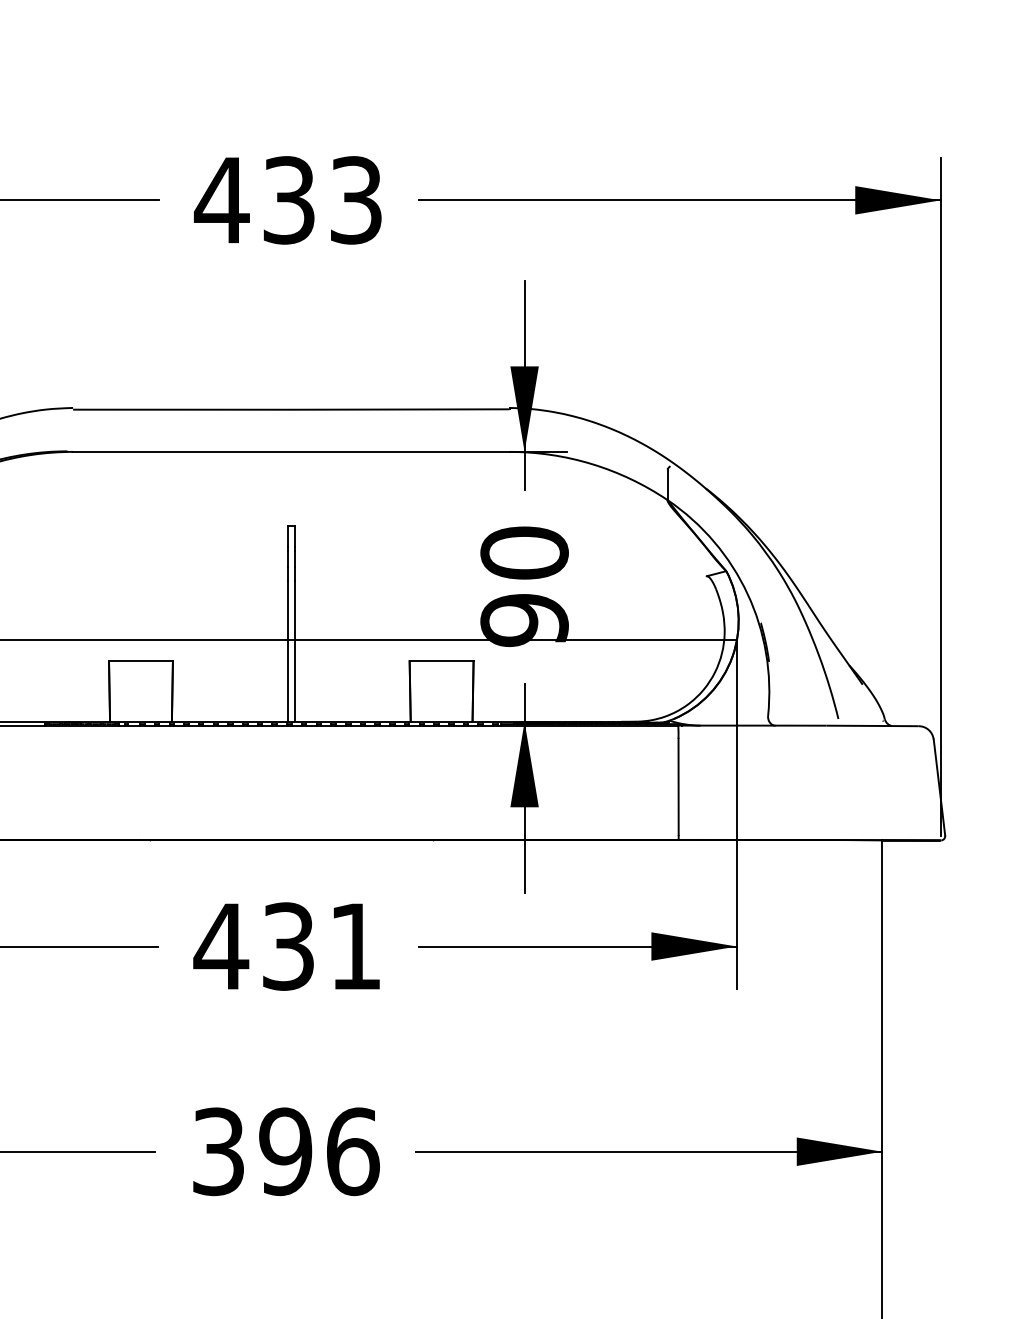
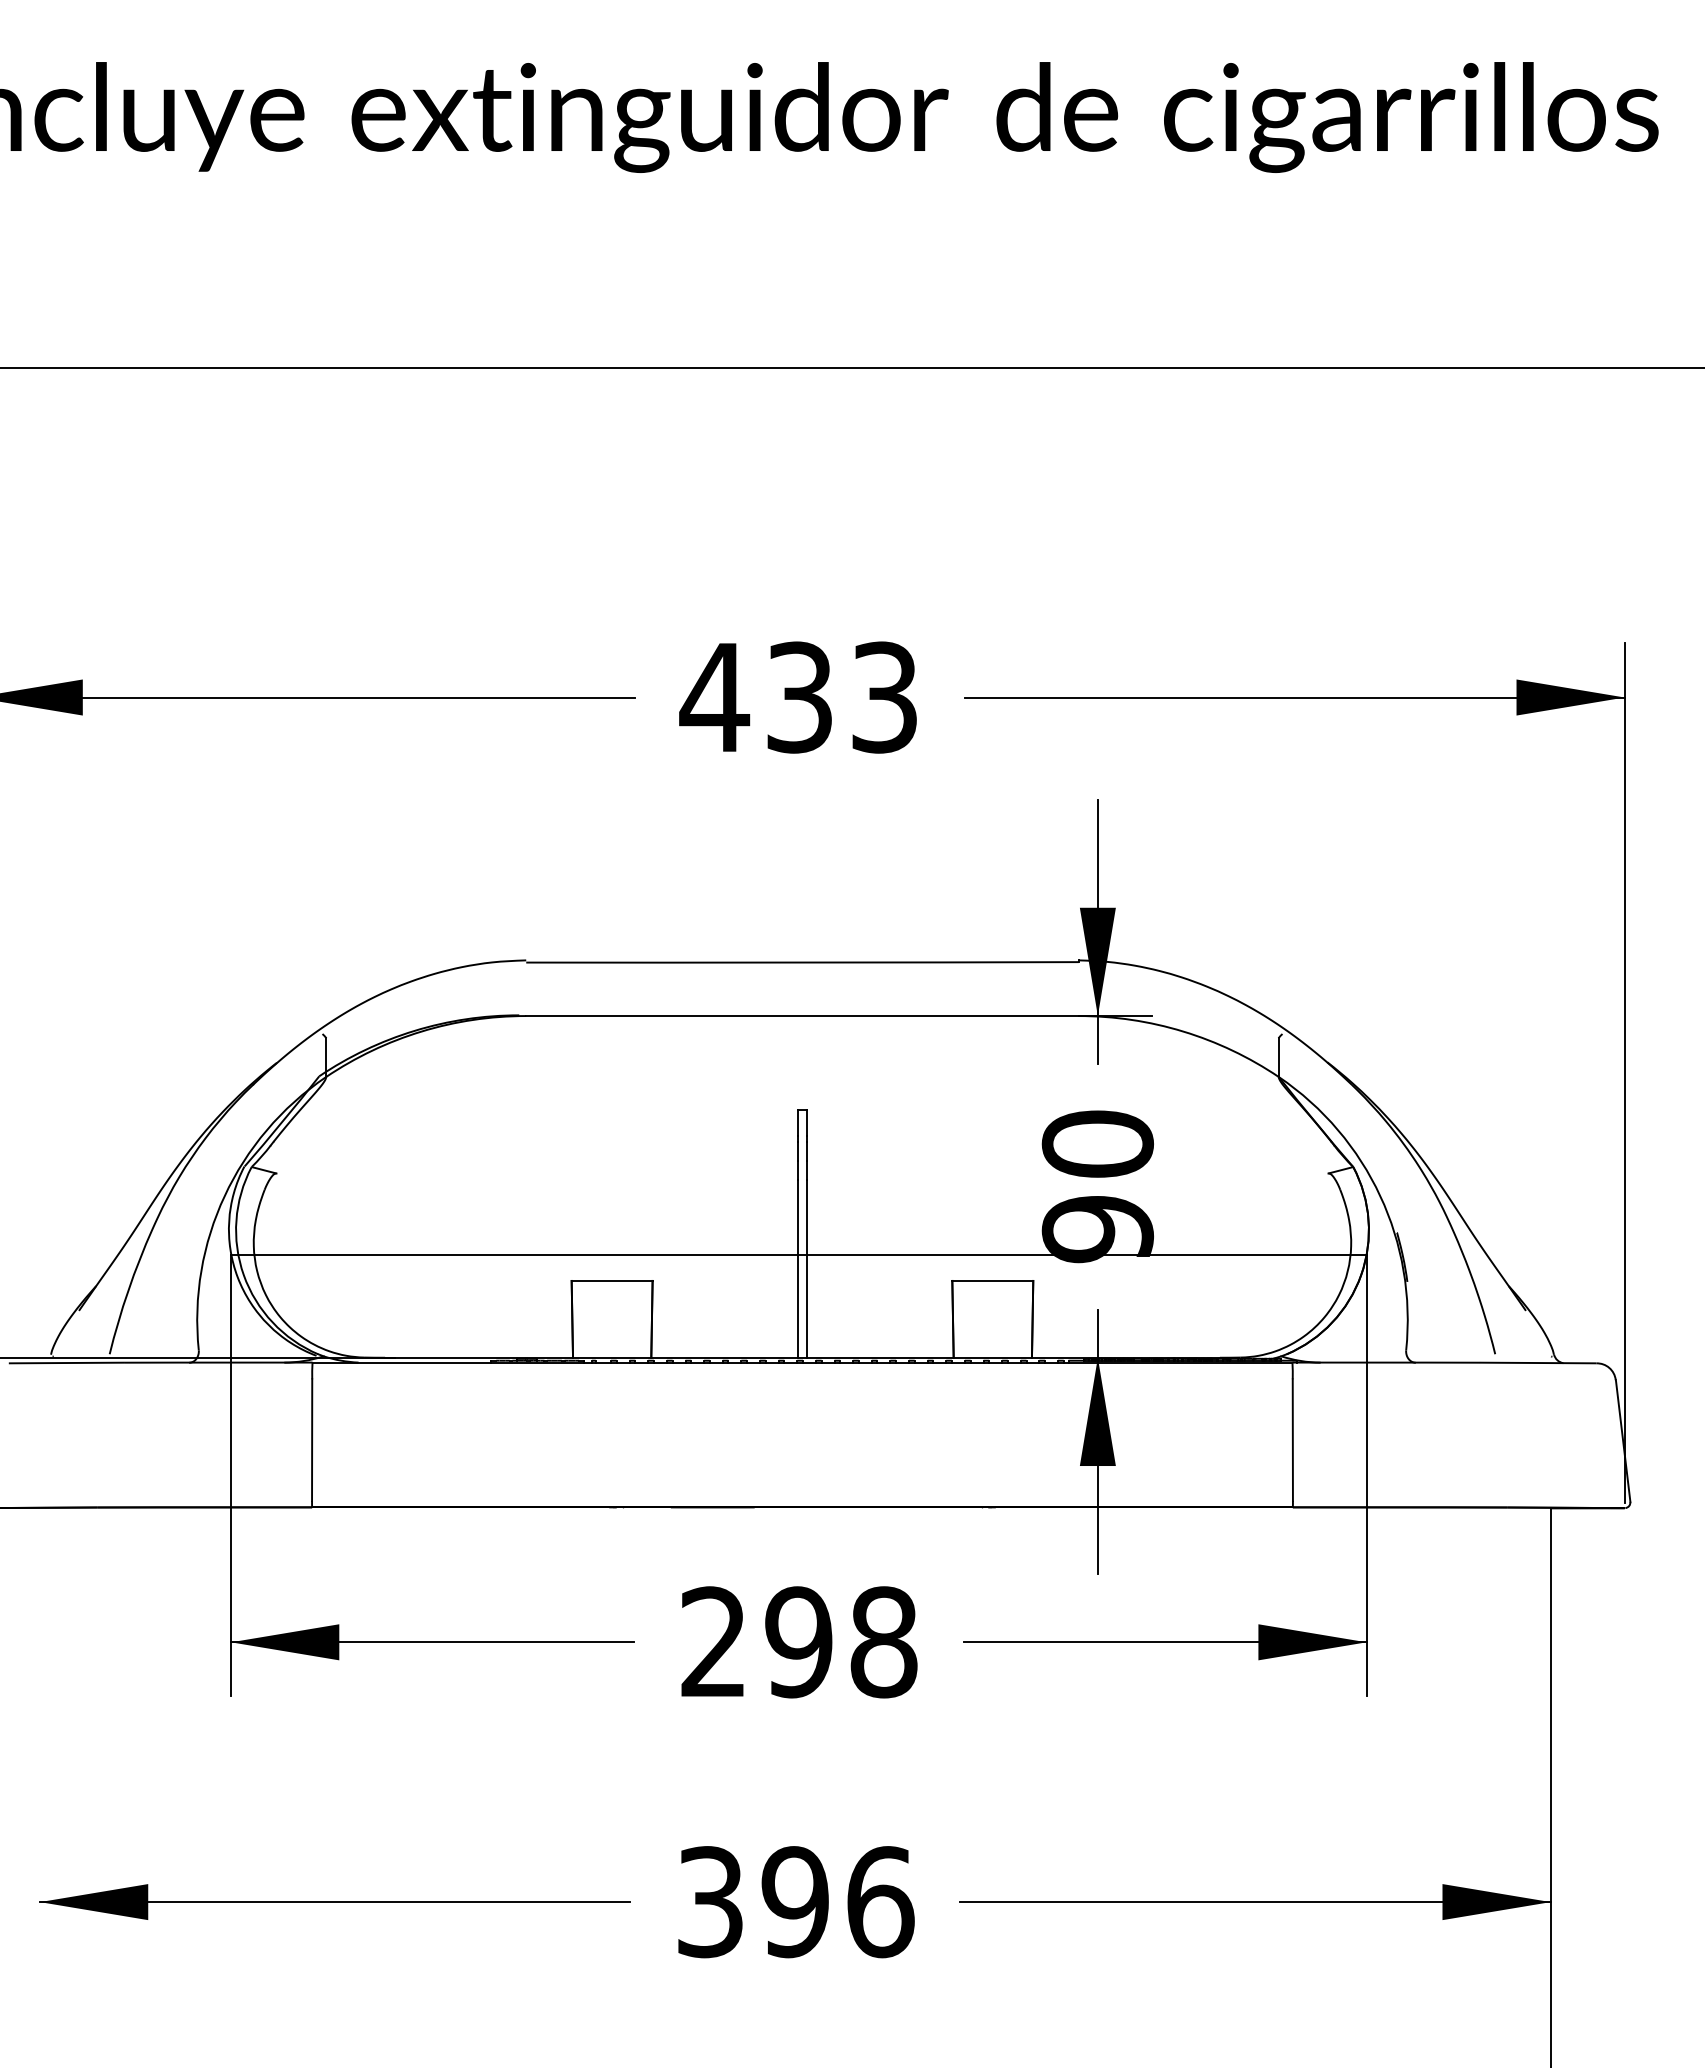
text: (287, 946) -> (797, 1642), 431 -> 298

